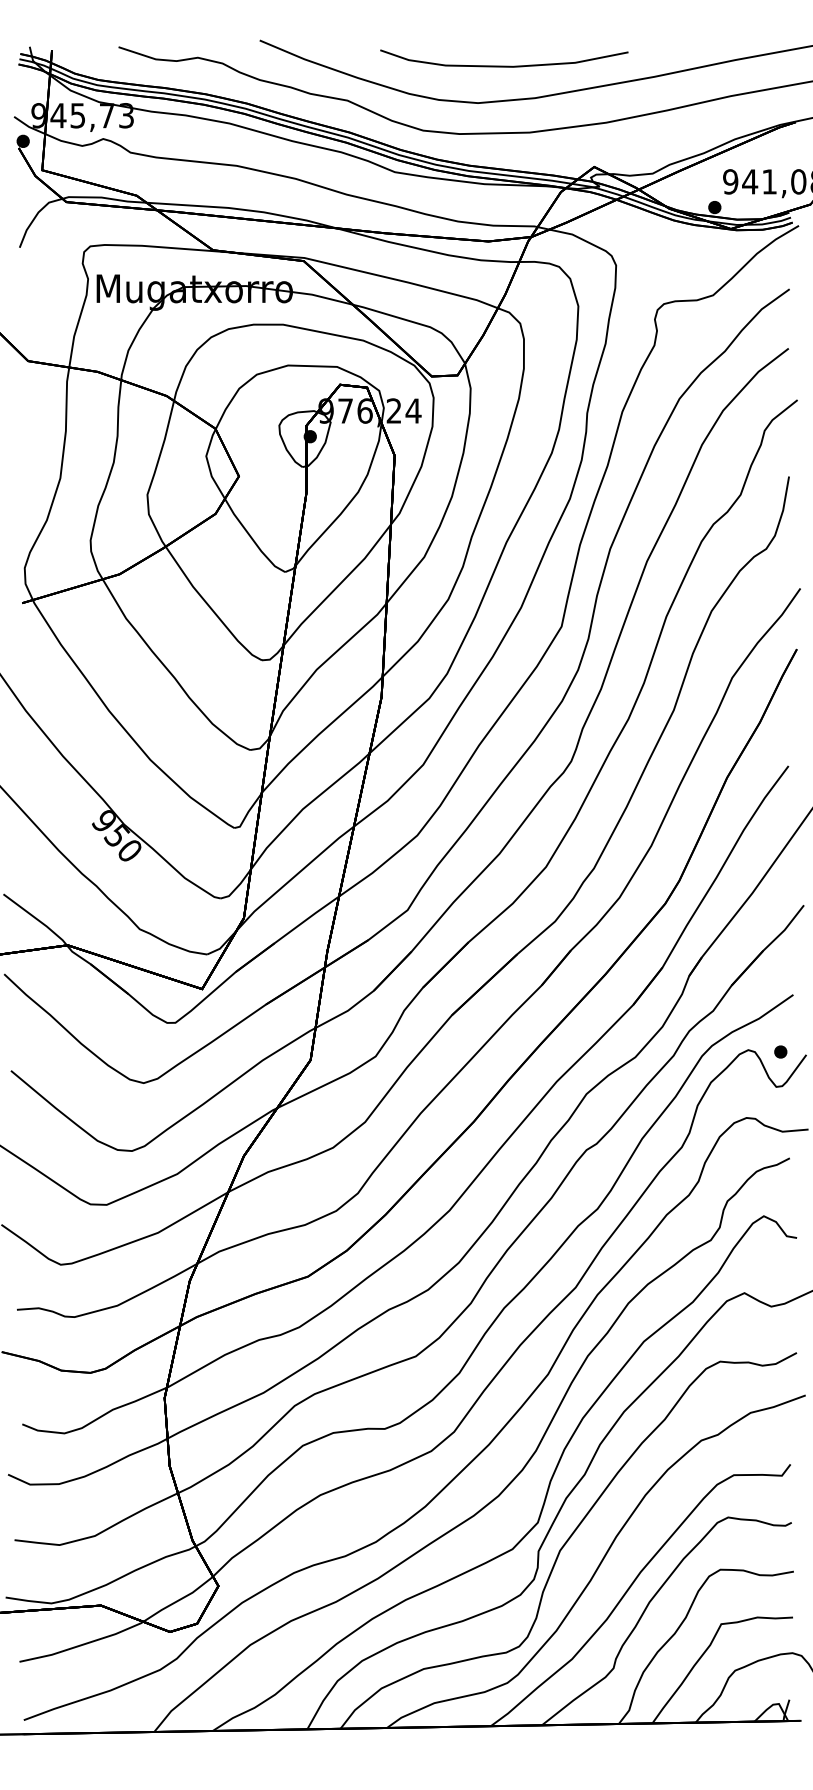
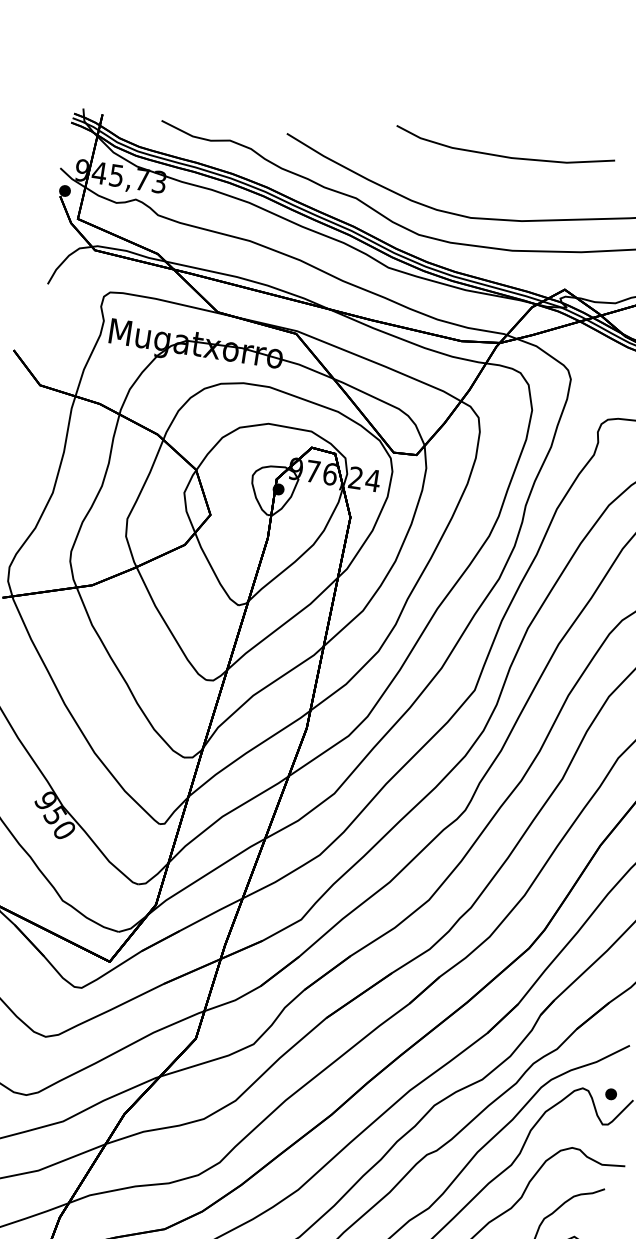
curve: (504, 65) -> (504, 155), moved

